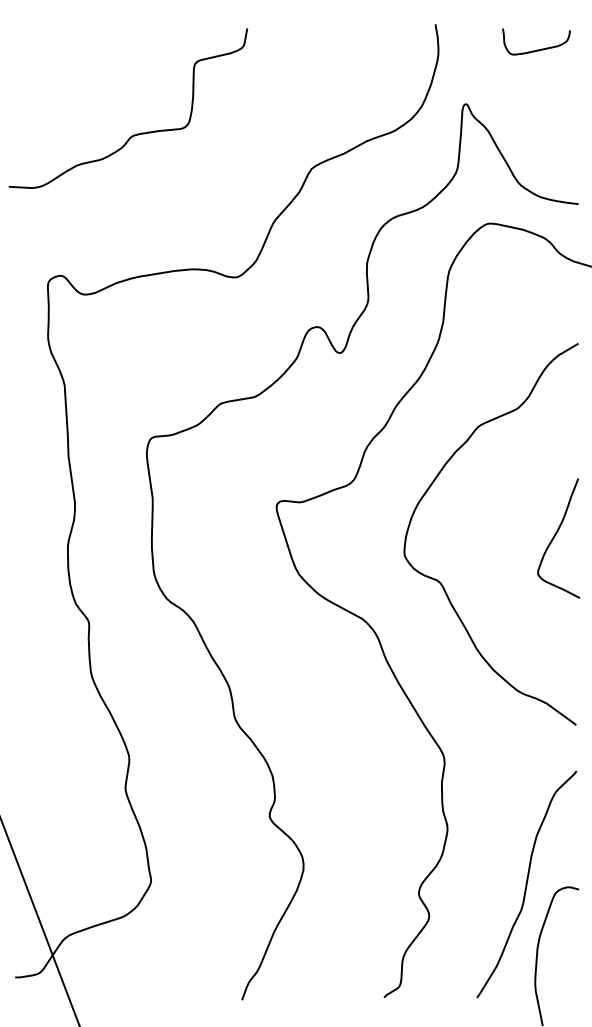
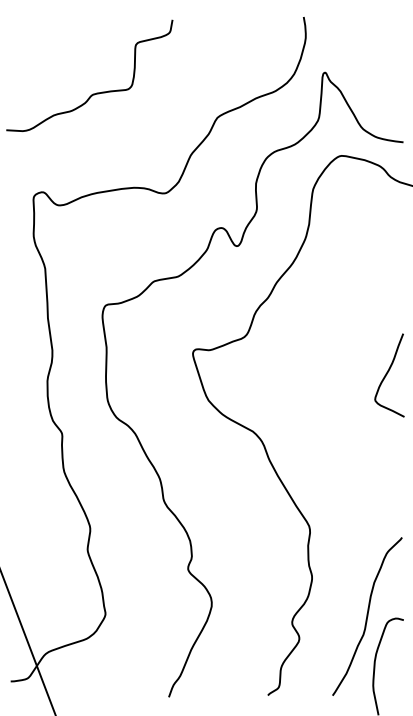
curve: (535, 49) -> (373, 34), removed
curve: (442, 583) -> (308, 406), removed

